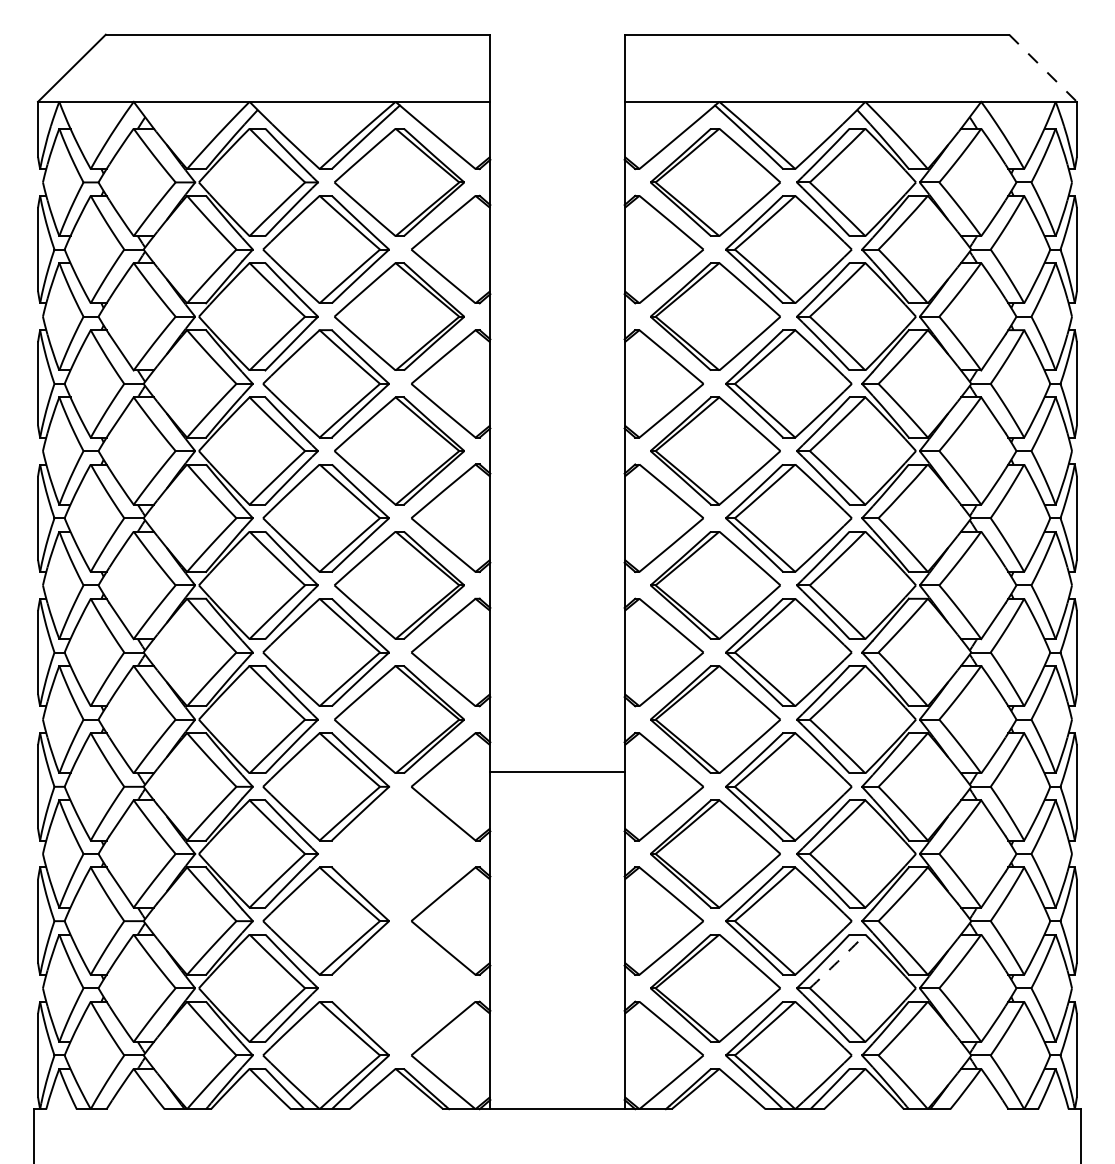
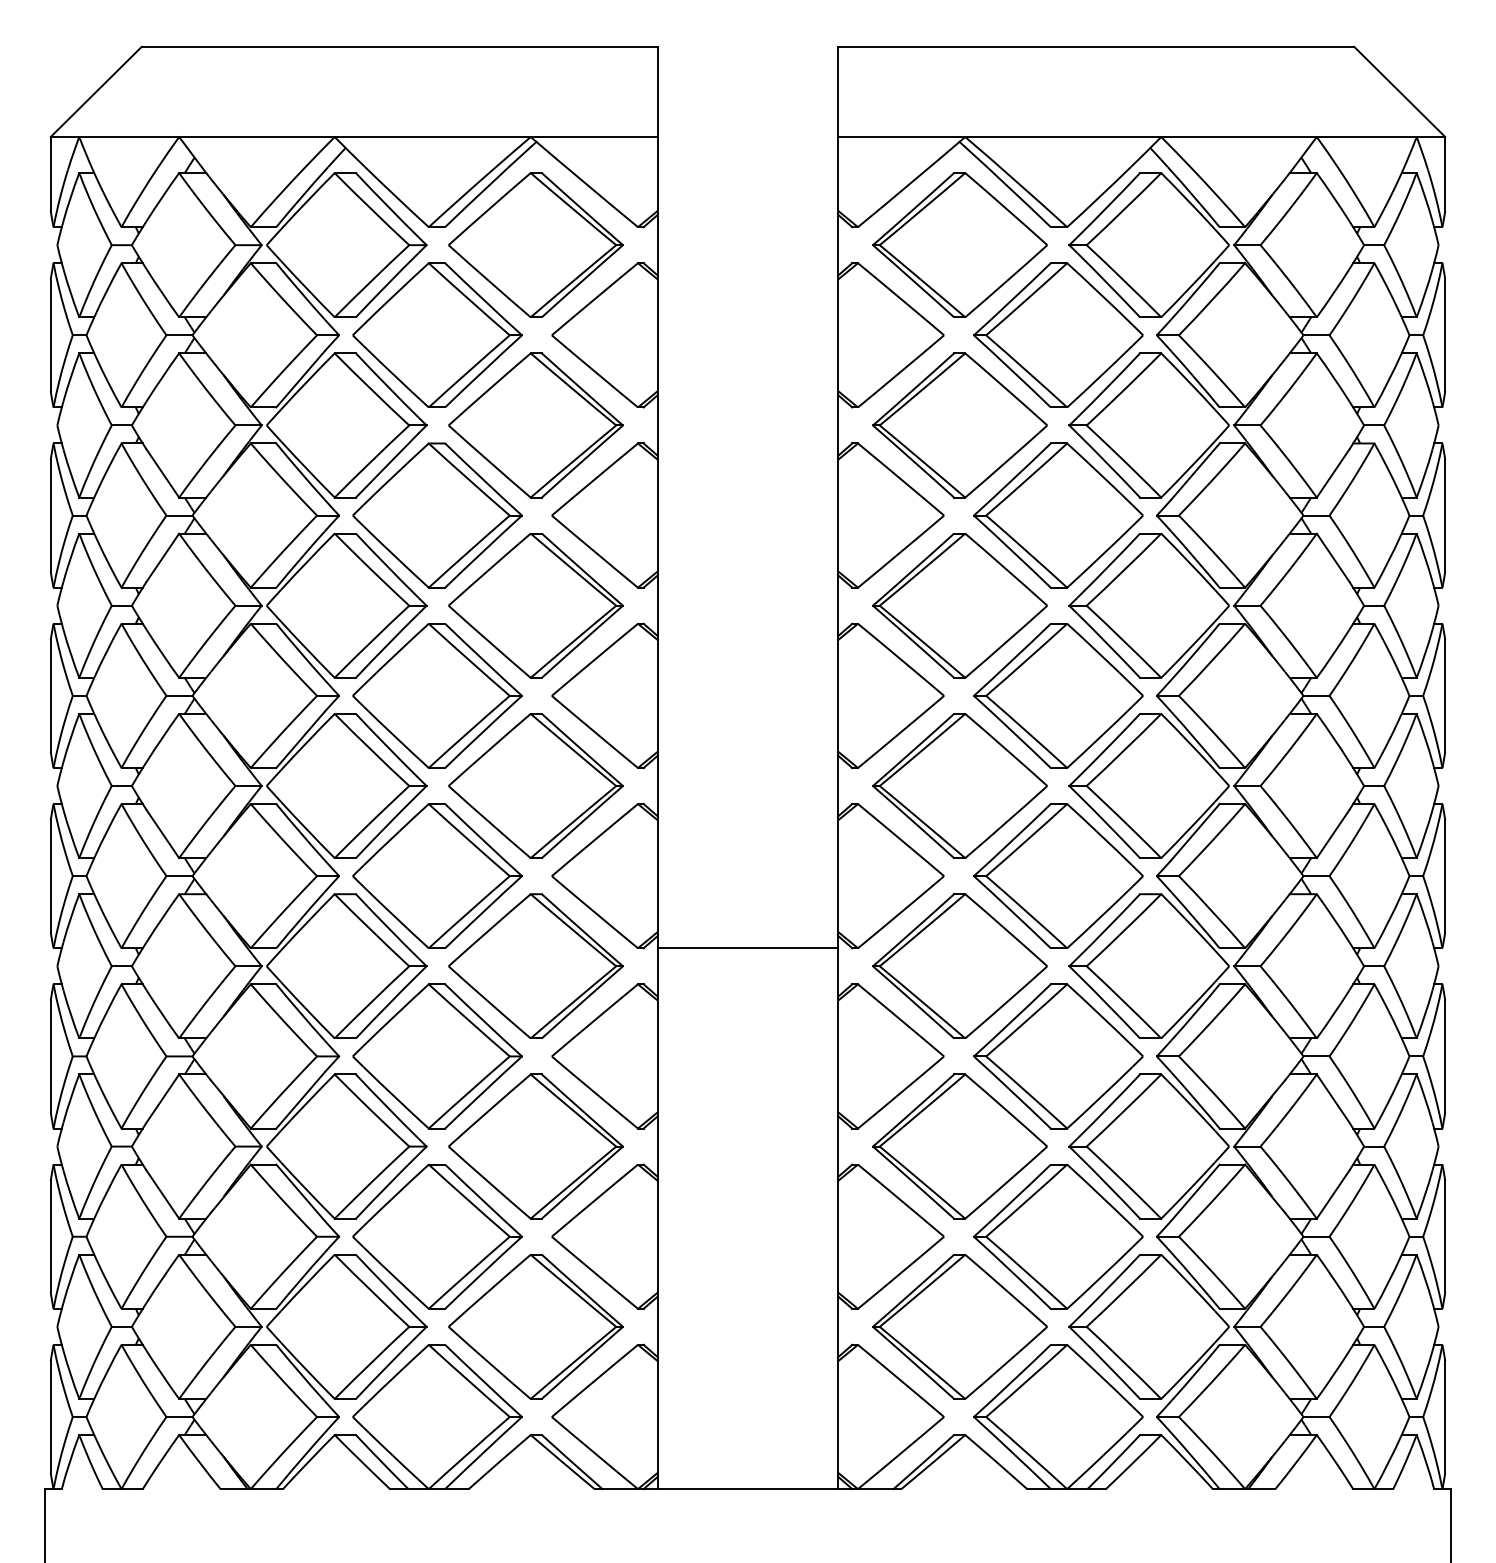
line: (1043, 68) -> (1400, 92), dashed -> solid
line: (557, 771) -> (747, 948), moved
part: (399, 853) -> (535, 1146), added
arc: (837, 961) -> (1124, 1291), dashed -> solid
part: (399, 988) -> (535, 1326), added

